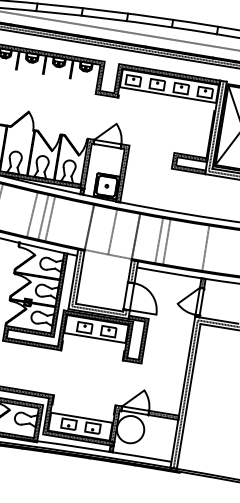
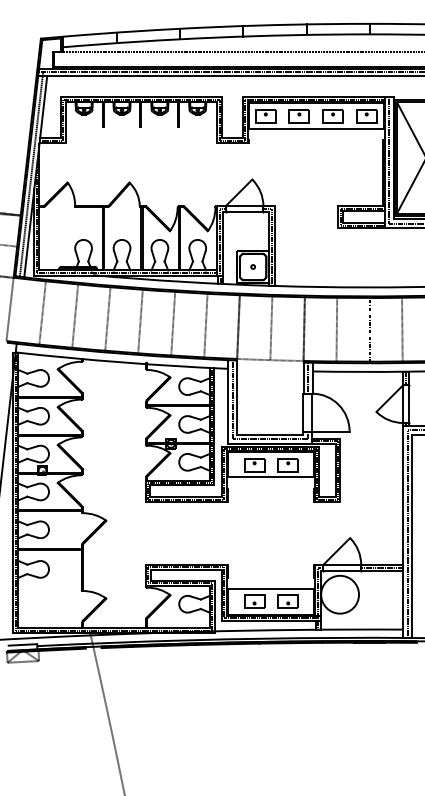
line: (32, 214) -> (140, 321), moved
line: (49, 218) -> (205, 325), moved
line: (166, 241) -> (369, 329), moved

